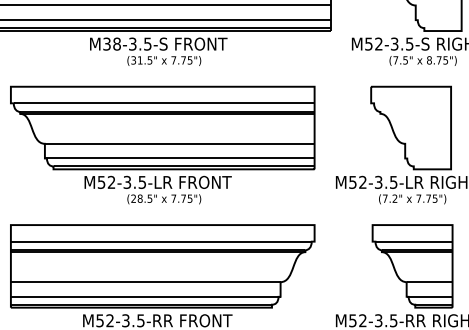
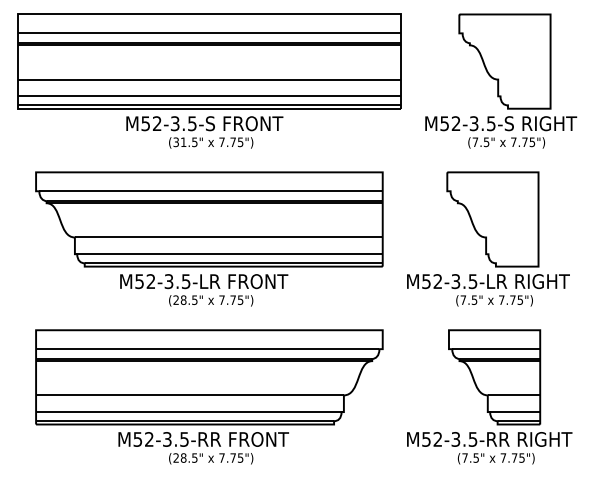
text: (112, 43) -> (151, 123), M38-3.5-S -> M52-3.5-S
text: (429, 60) -> (513, 142), 8.75") -> 7.75")
text: (395, 198) -> (474, 299), (7.2" -> (7.5"

